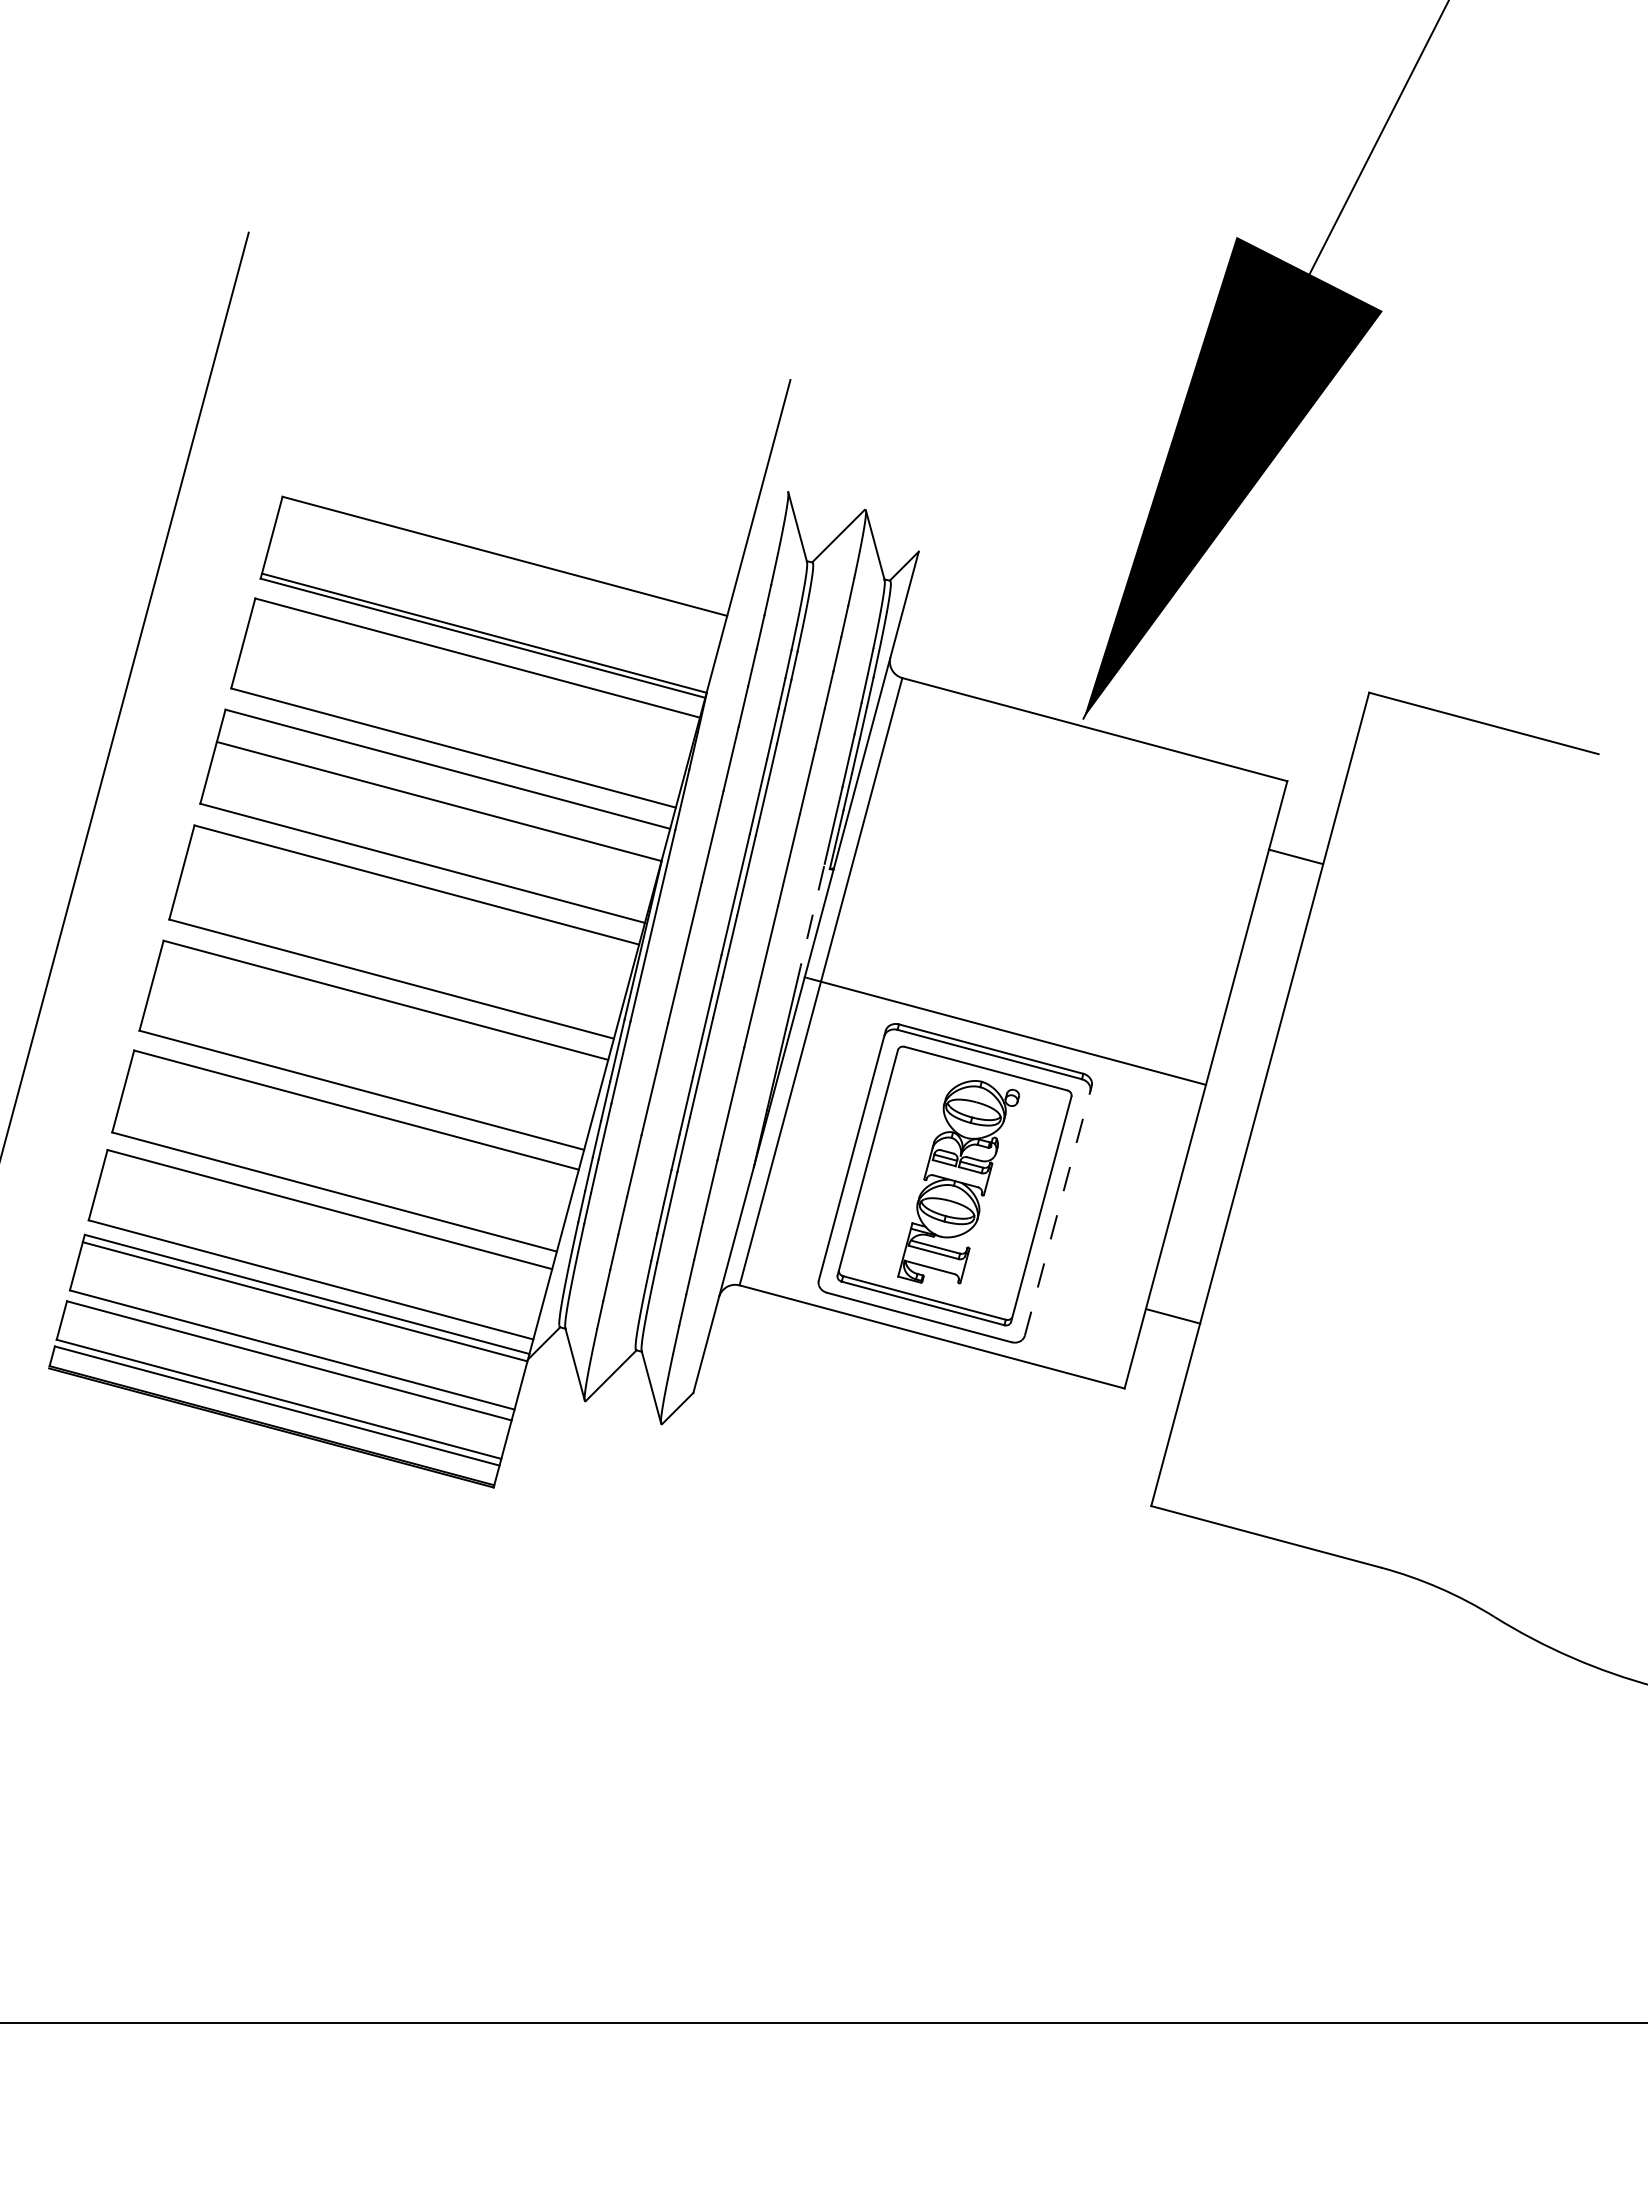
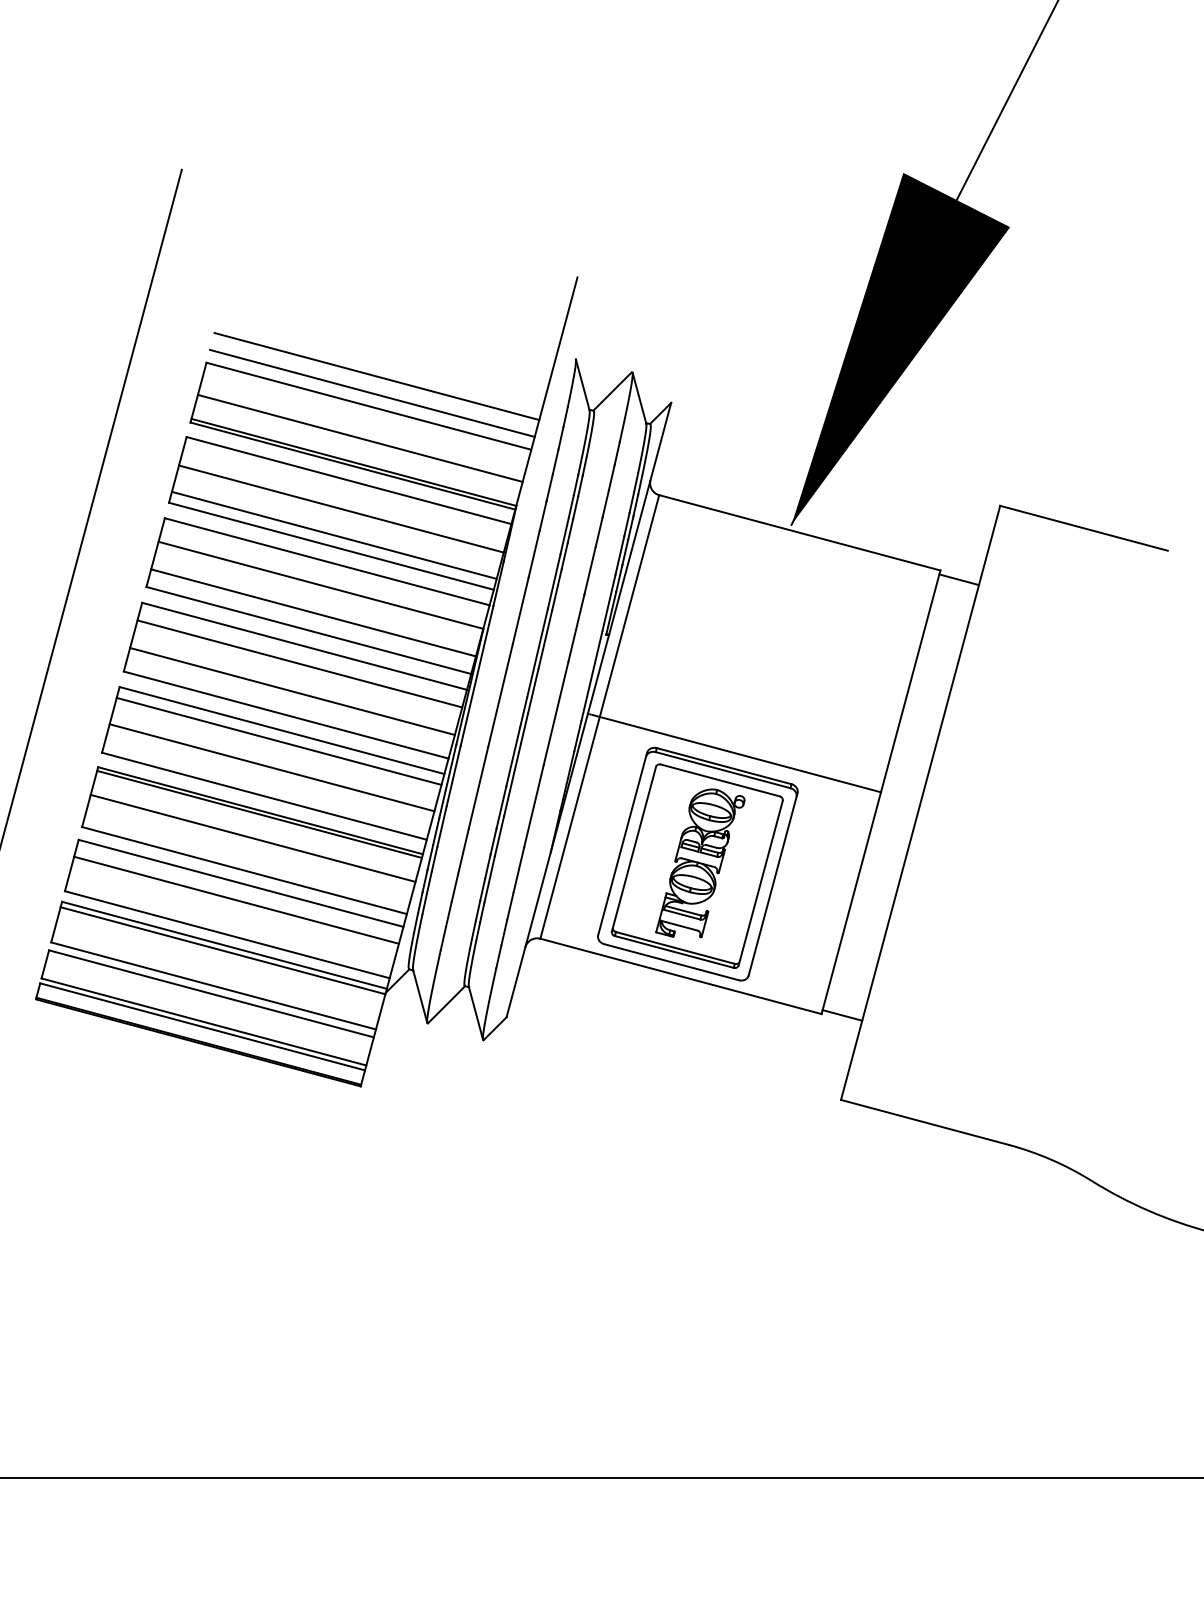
line: (515, 515) -> (376, 376), added
line: (509, 538) -> (372, 393), added
line: (492, 599) -> (359, 437), added
line: (466, 696) -> (340, 508), added
line: (457, 732) -> (334, 534), added
line: (428, 838) -> (313, 612), added
line: (1295, 856) -> (958, 579), moved
line: (410, 908) -> (299, 663), added
line: (810, 925) -> (592, 675), dashed -> solid
line: (399, 946) -> (291, 691), added
line: (381, 1014) -> (278, 740), added
line: (371, 1050) -> (271, 767), added
line: (354, 1114) -> (259, 813), added
line: (346, 1147) -> (253, 838), added
line: (1058, 1210) -> (773, 884), dashed -> solid
line: (323, 1232) -> (236, 900), added
line: (1173, 1316) -> (842, 1015), moved

